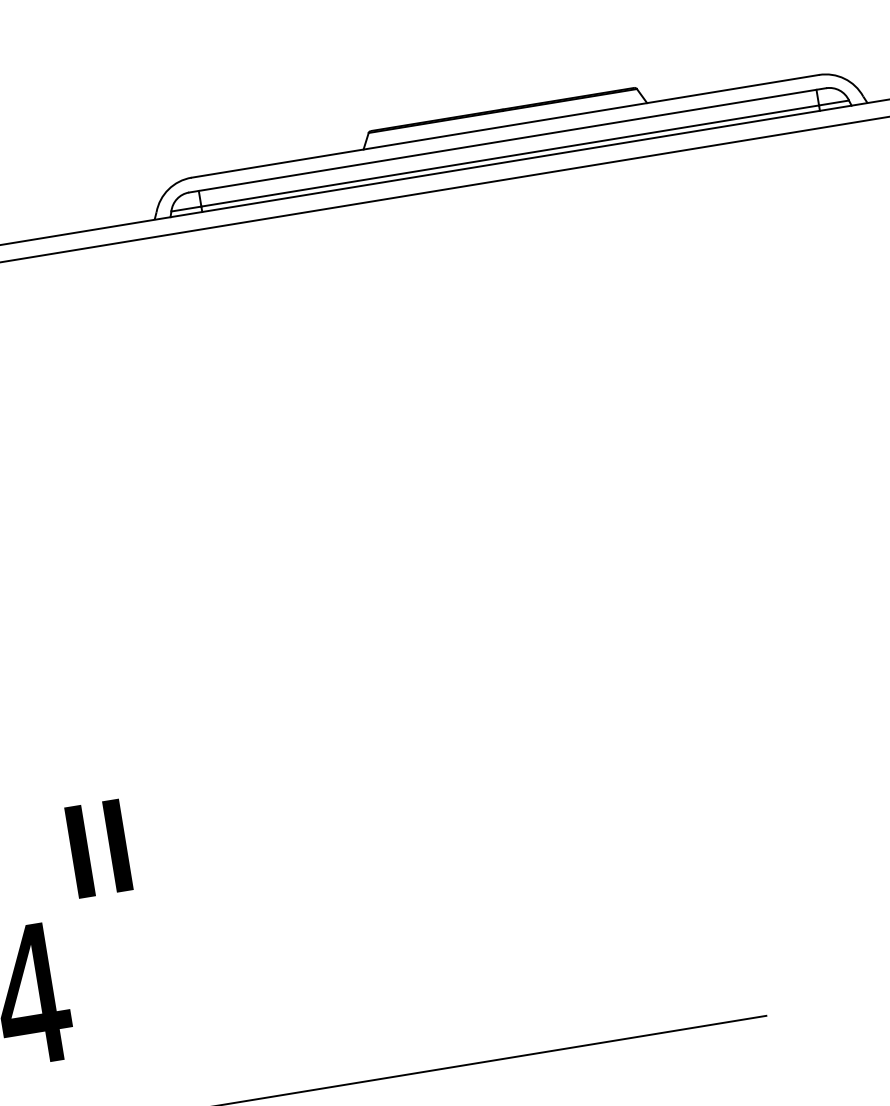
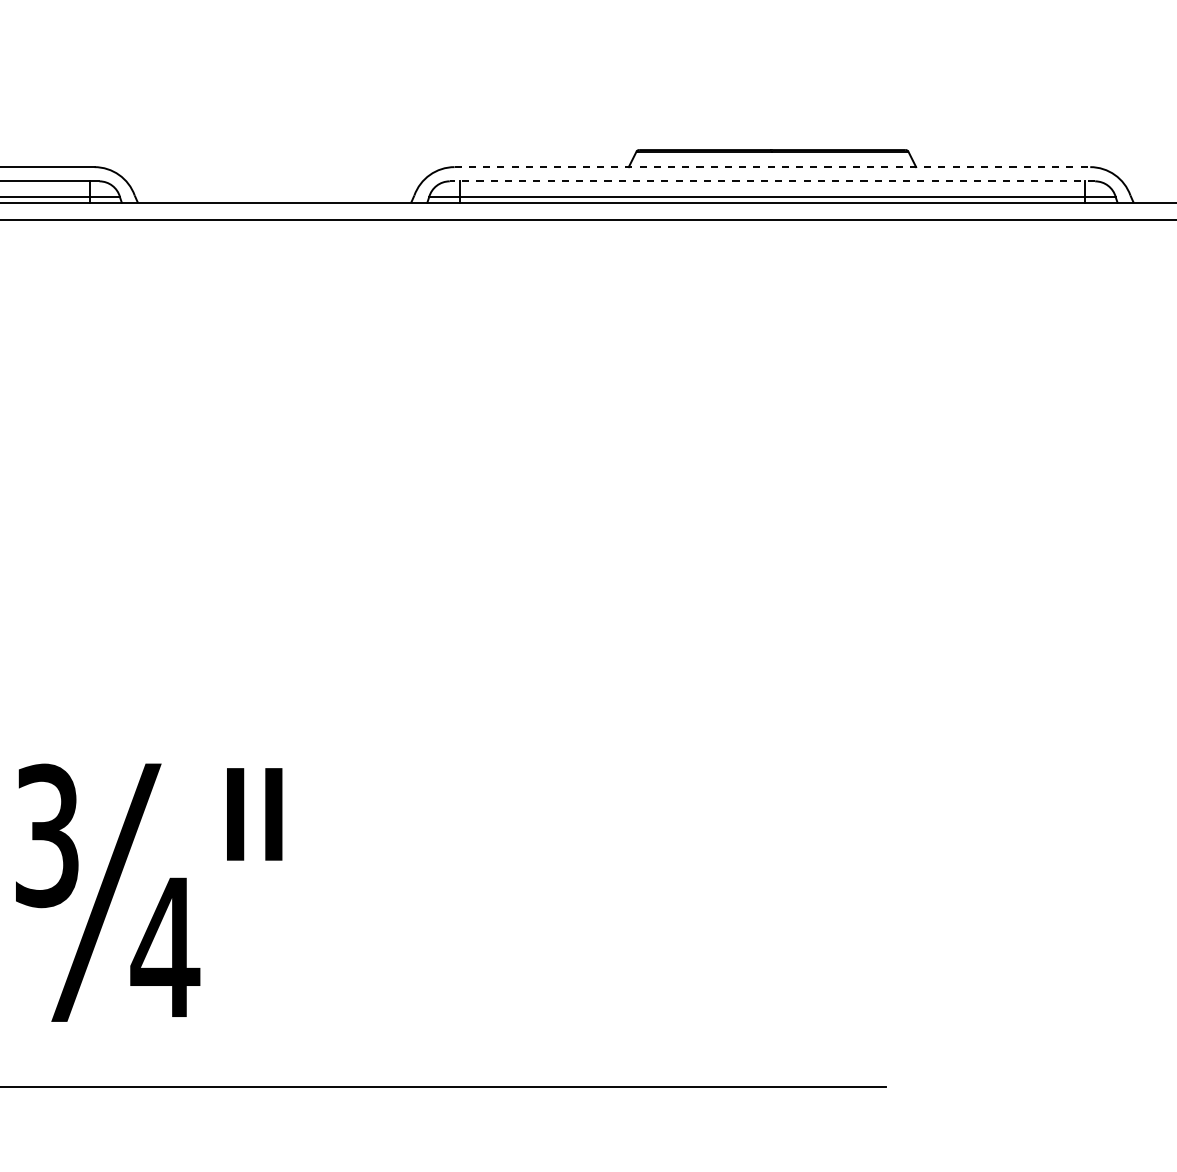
line: (505, 126) -> (772, 167), solid -> dashed
line: (507, 140) -> (772, 181), solid -> dashed

